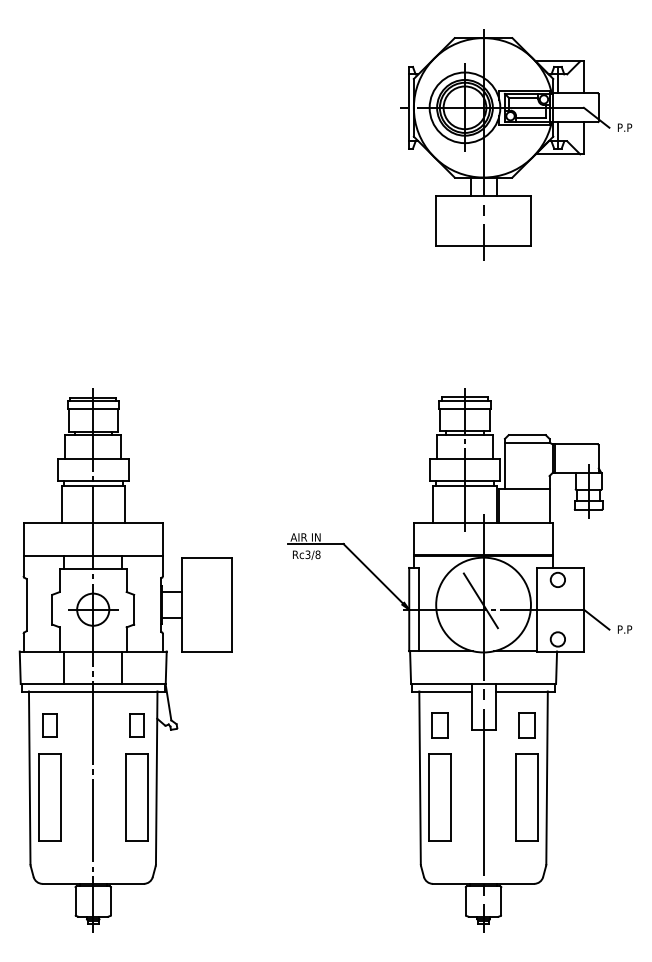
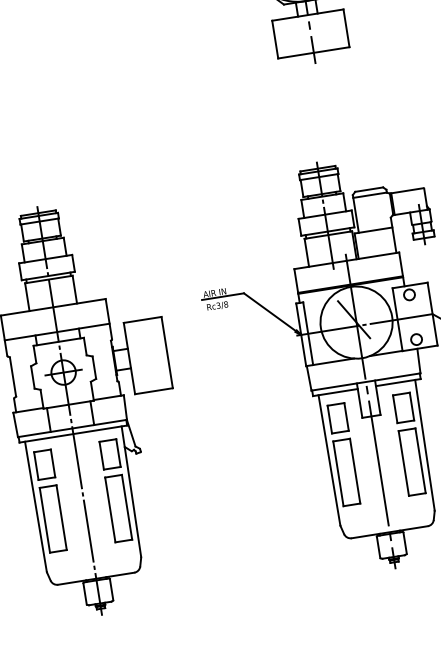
part: (49, 725) -> (44, 464), size x1.67
part: (136, 725) -> (109, 454), size x1.67
part: (439, 725) -> (337, 418), size x1.43
part: (526, 725) -> (403, 408), size x1.43

